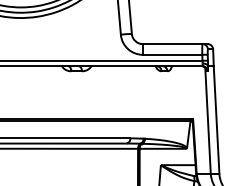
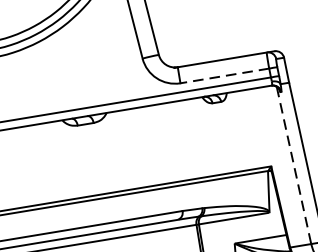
line: (172, 54) -> (224, 75), solid -> dashed
line: (208, 121) -> (294, 166), solid -> dashed

